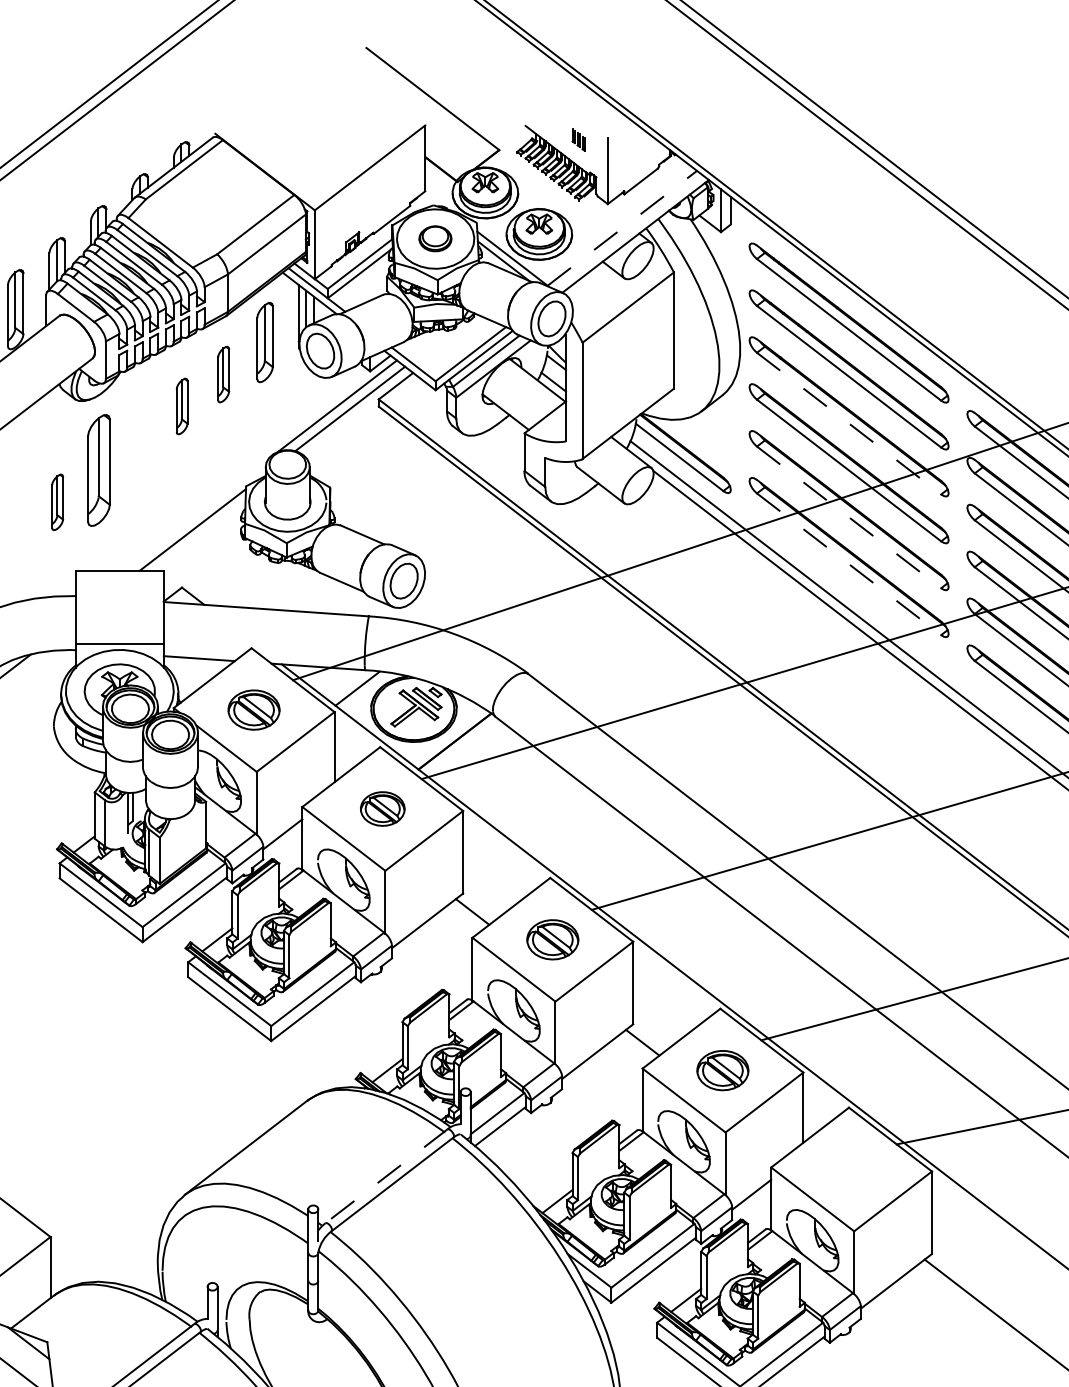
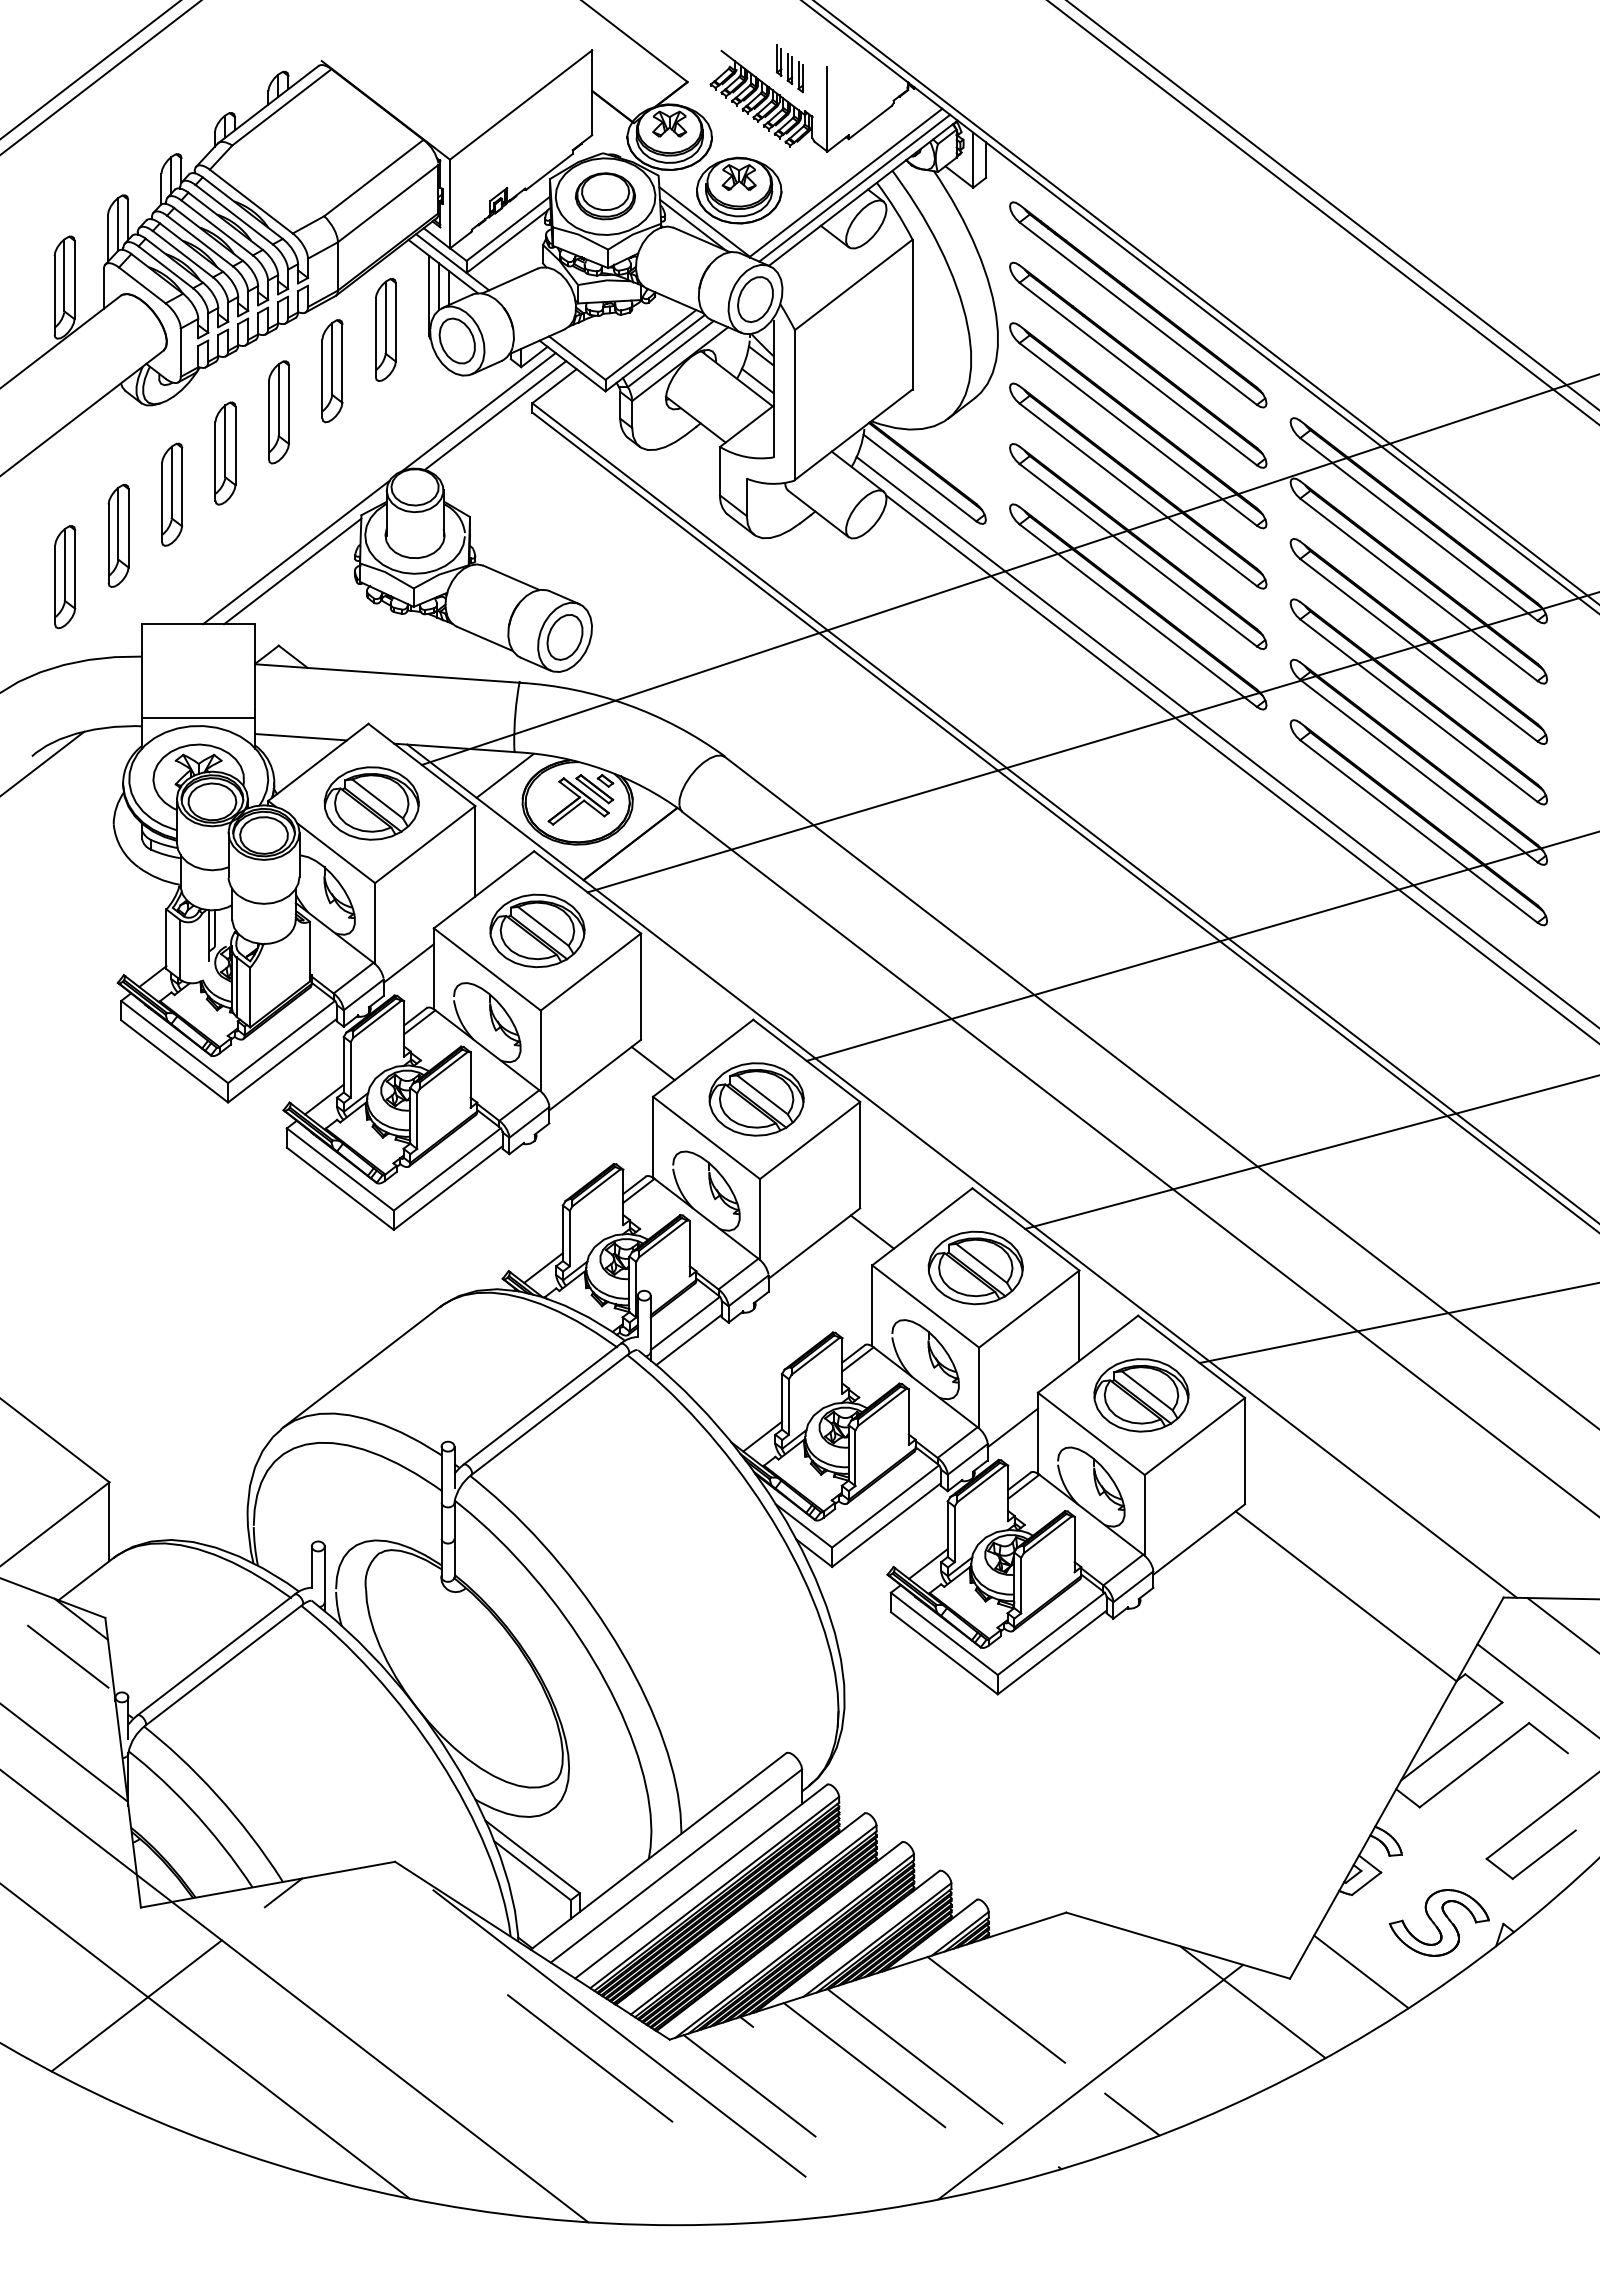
part: (578, 139) -> (789, 68), size x1.67
line: (622, 228) -> (846, 182), dashed -> solid
line: (628, 231) -> (854, 187), added
part: (434, 238) -> (604, 196), size x1.43
part: (223, 374) -> (332, 371), size x1.43
part: (181, 406) -> (278, 412), size x1.43
line: (849, 423) -> (1138, 434), dashed -> solid
part: (140, 438) -> (225, 453), added
part: (99, 470) -> (172, 494), size x0.71
part: (57, 502) -> (118, 535), size x1.43
line: (195, 515) -> (296, 552), added
line: (849, 517) -> (1138, 555), dashed -> solid
part: (16, 534) -> (65, 577), added
line: (849, 564) -> (1138, 615), dashed -> solid
part: (253, 710) -> (371, 803), size x1.43
part: (382, 808) -> (537, 930), size x1.67
part: (552, 939) -> (756, 1099), size x1.43
part: (722, 1070) -> (975, 1267), size x1.43
part: (851, 1169) -> (1141, 1395), added
line: (385, 1176) -> (541, 1404), dashed -> solid

